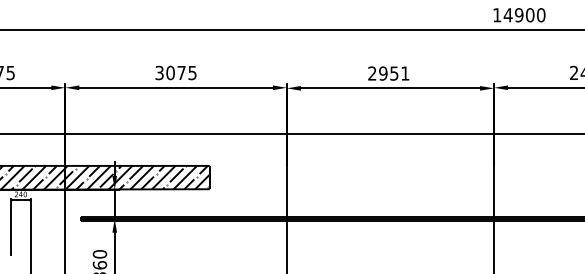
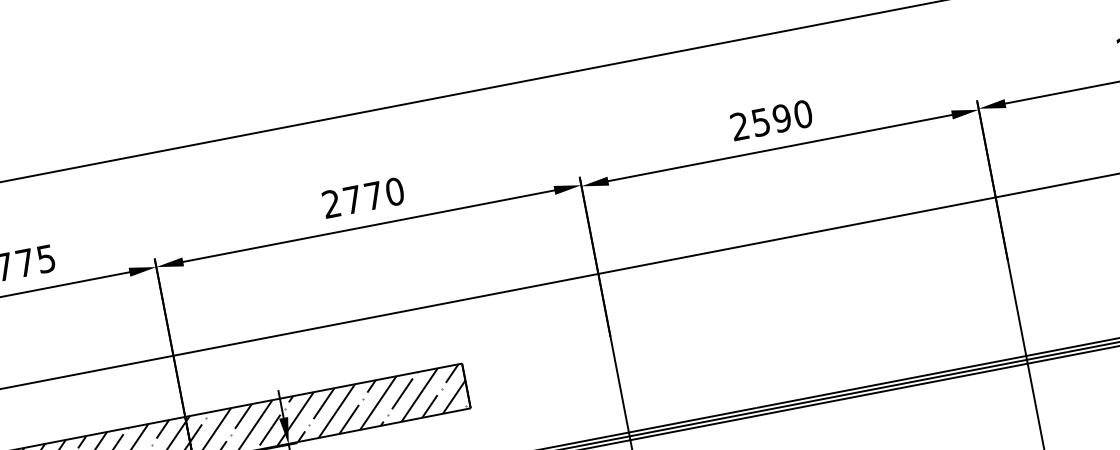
text: (175, 72) -> (361, 197), 3075 -> 2770
text: (394, 73) -> (782, 118), 2951 -> 2590

